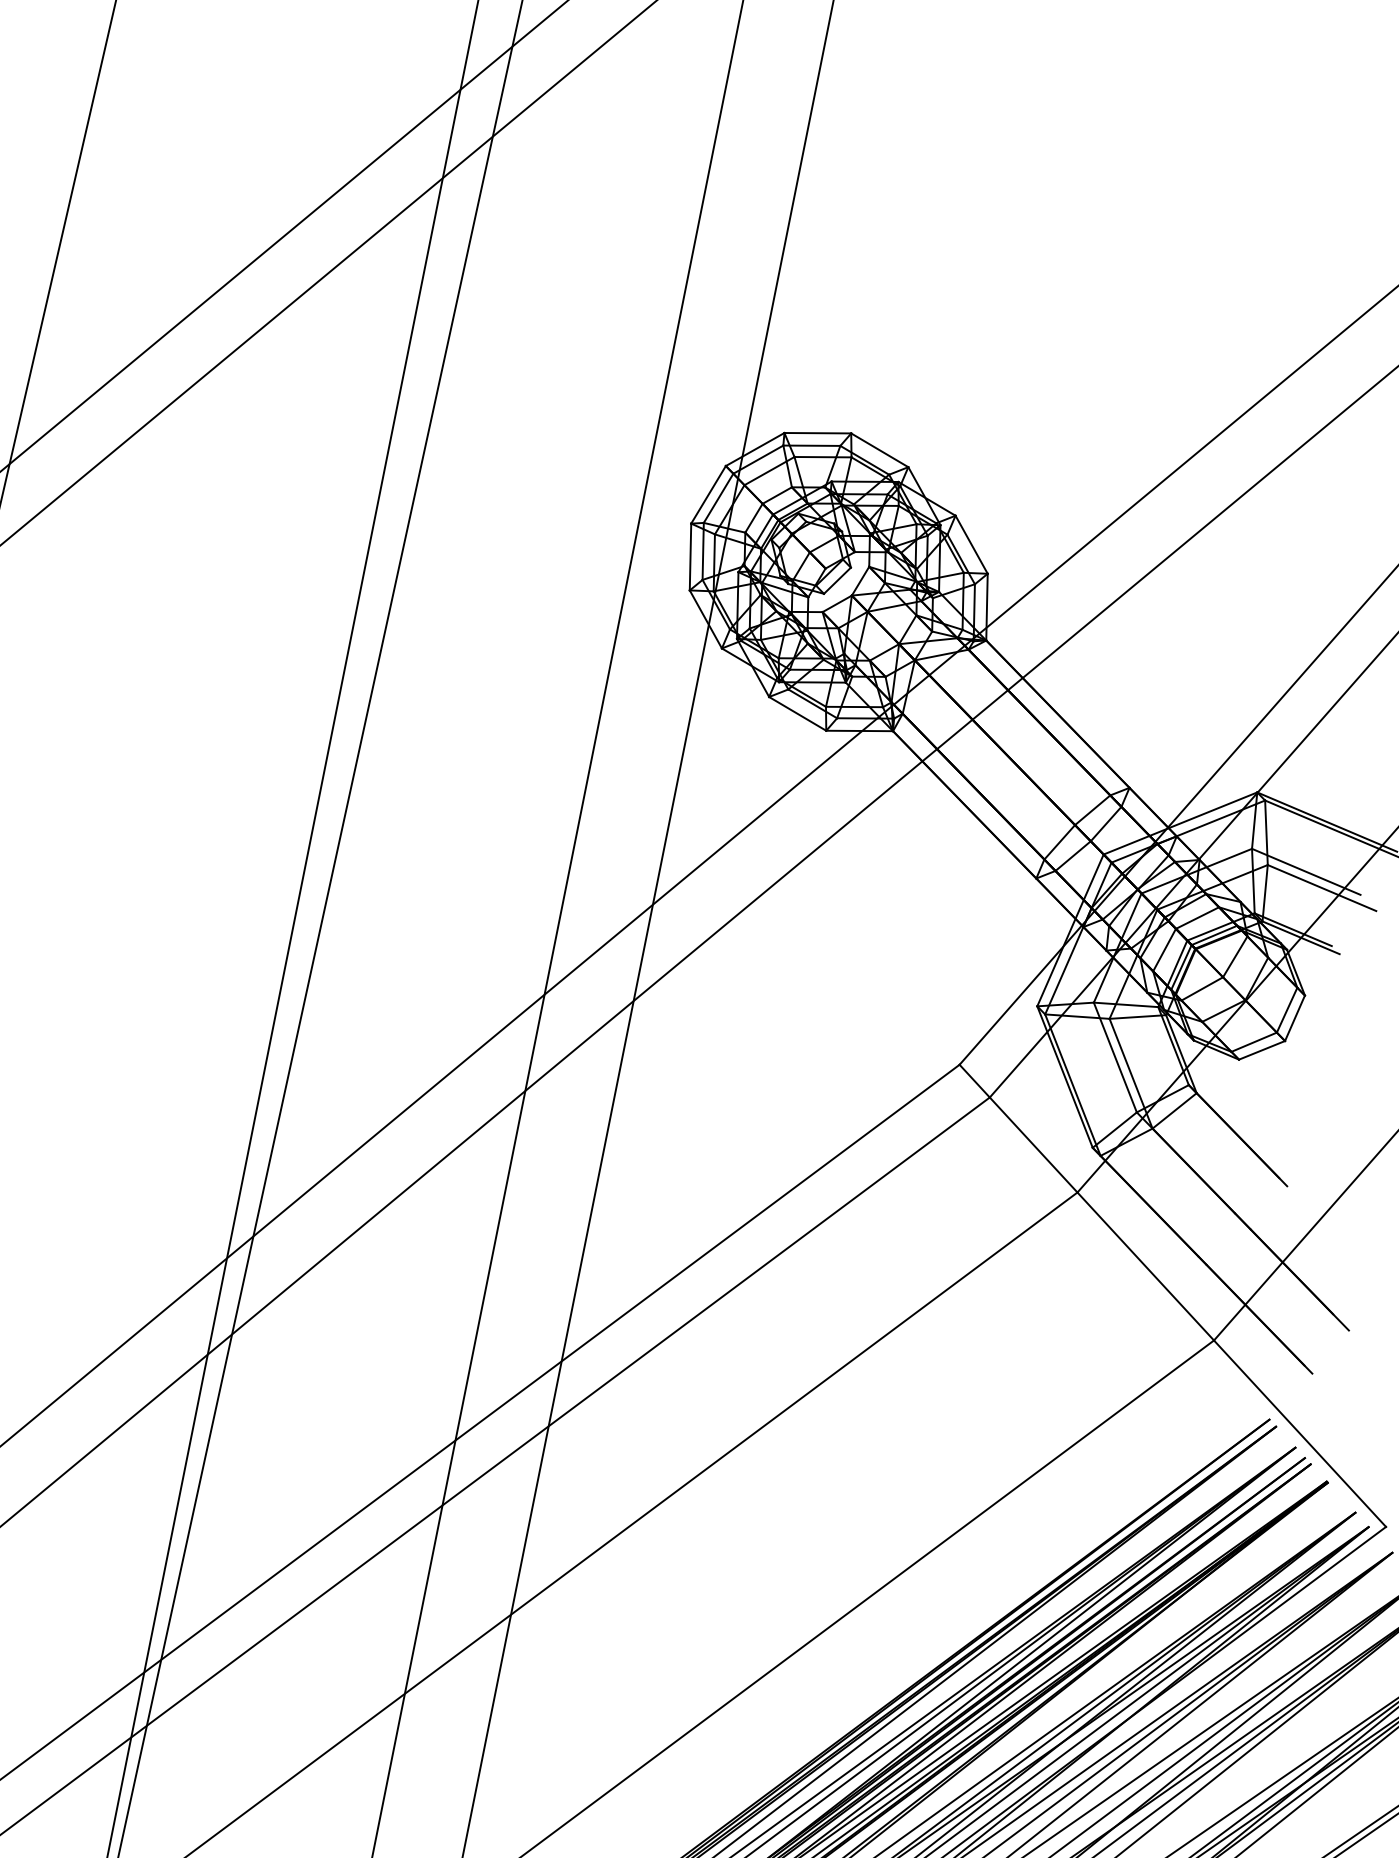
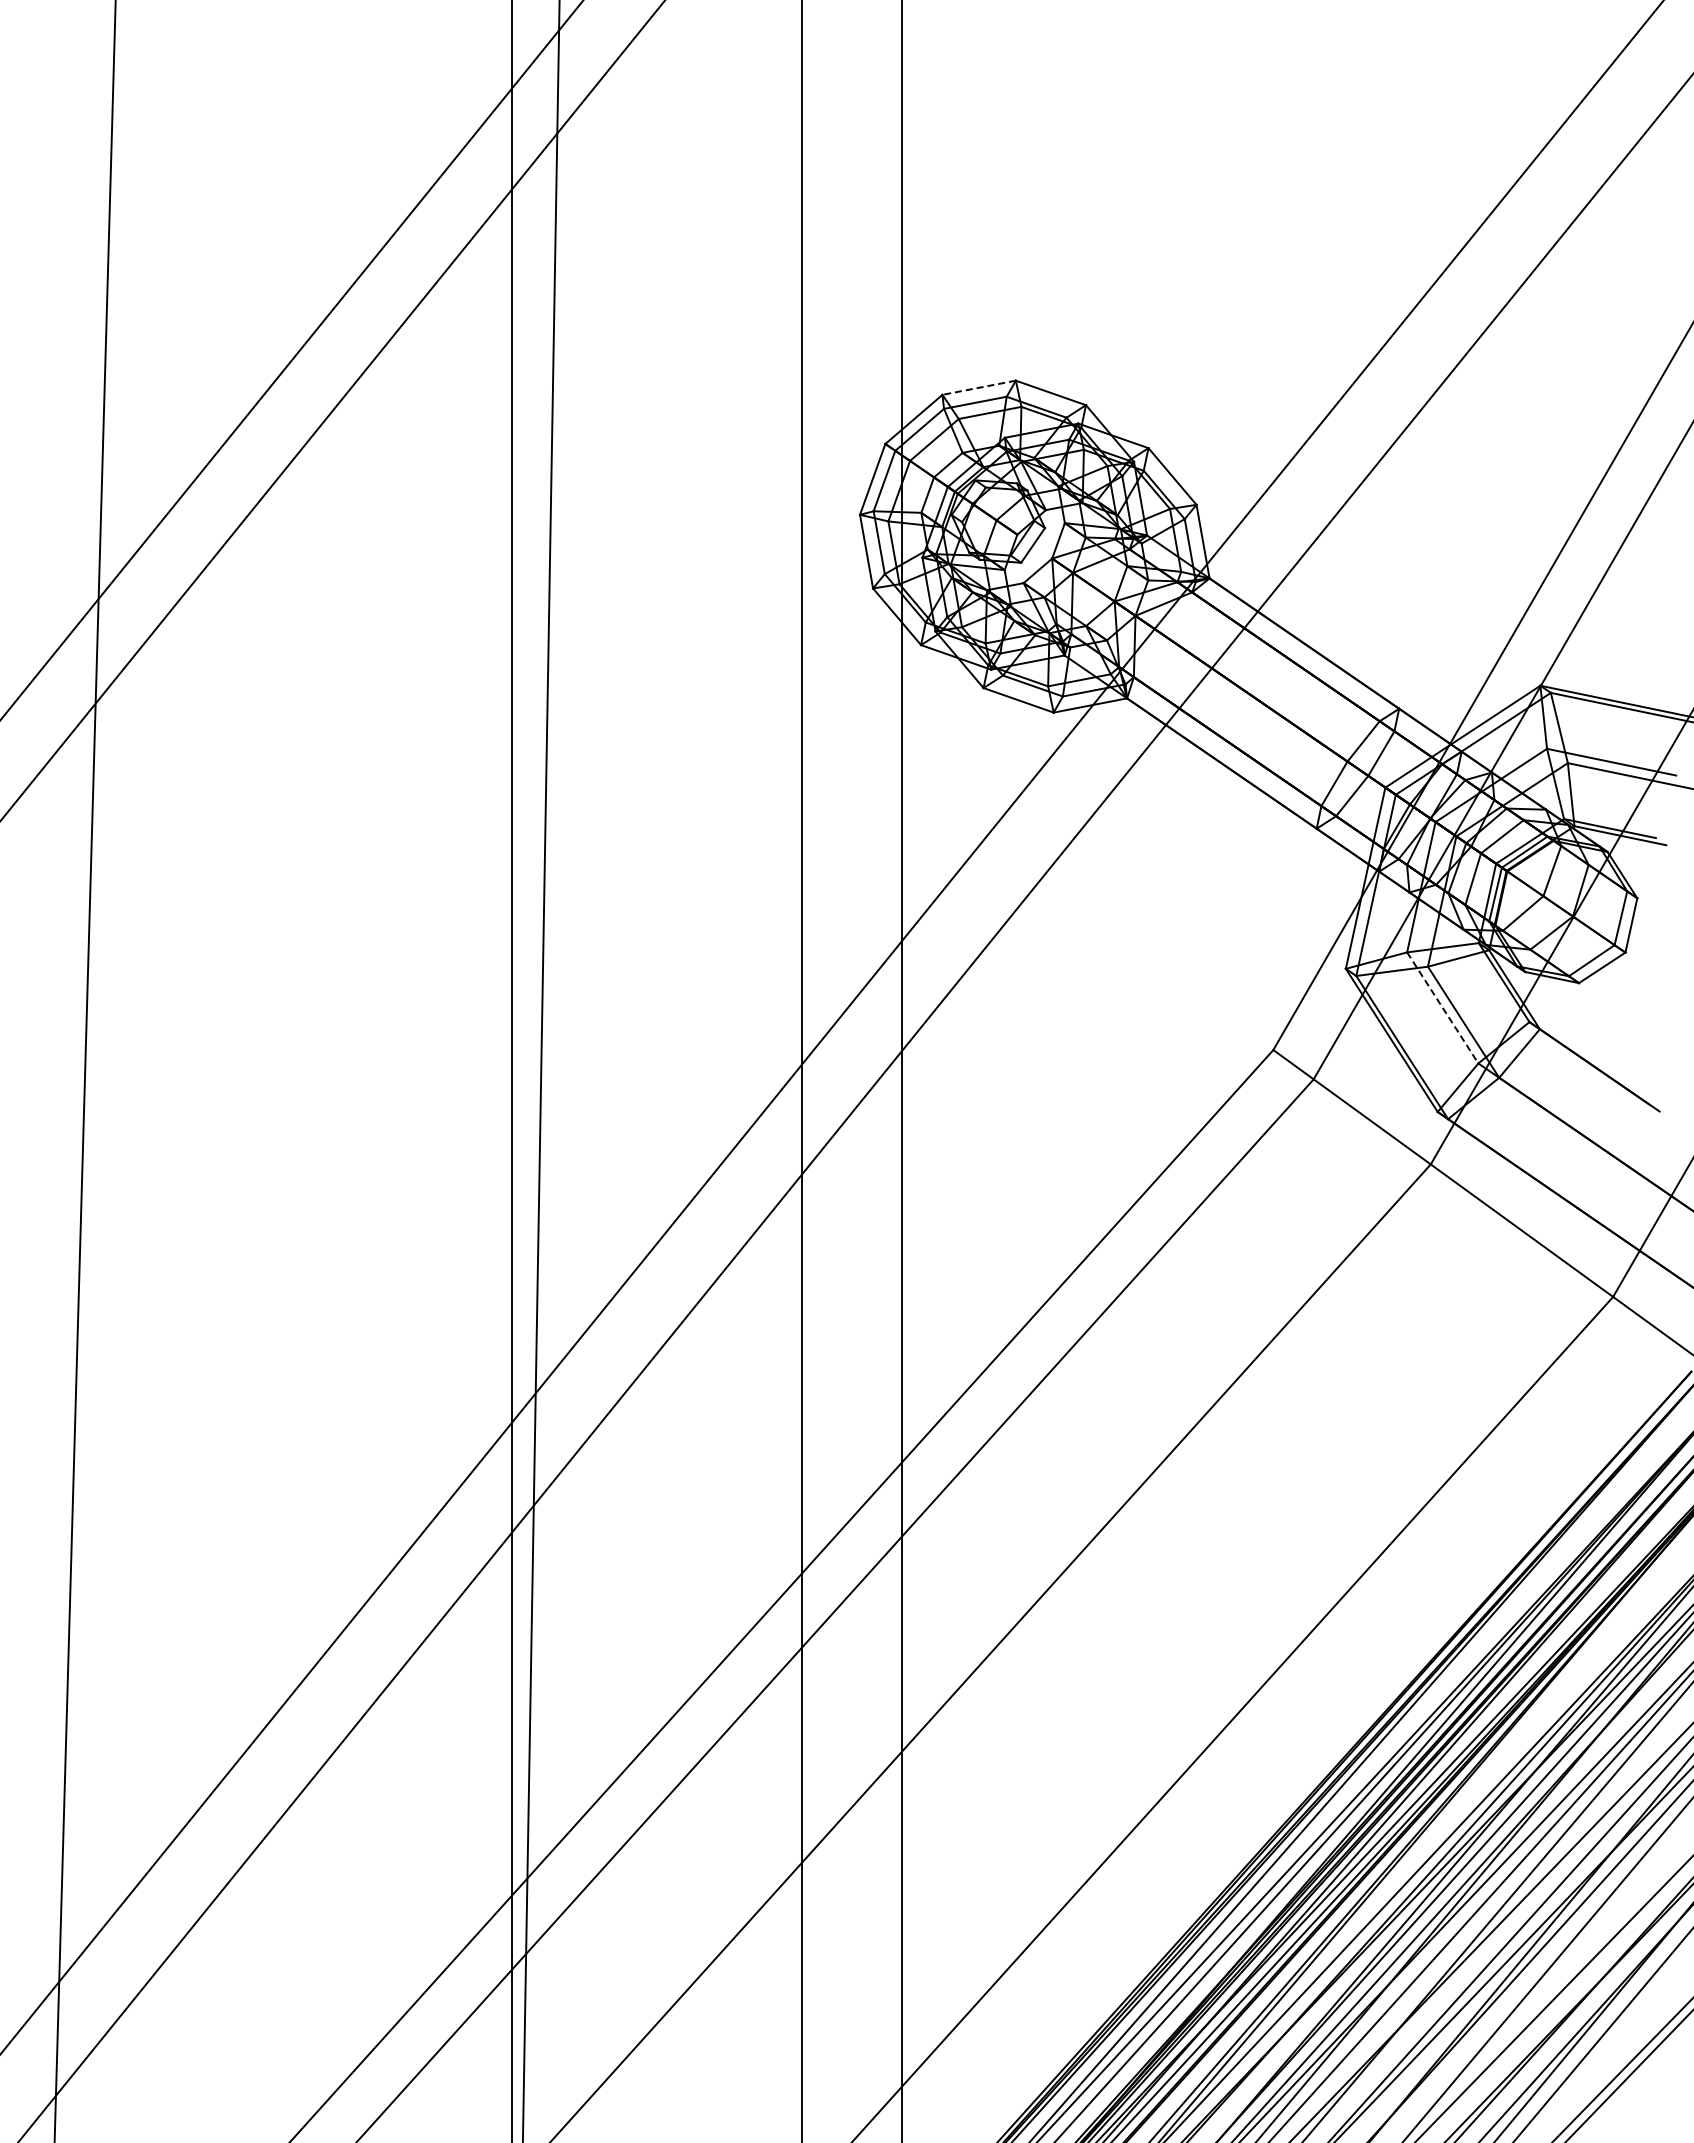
line: (817, 432) -> (978, 387), solid -> dashed
line: (1115, 1057) -> (1442, 1007), solid -> dashed

